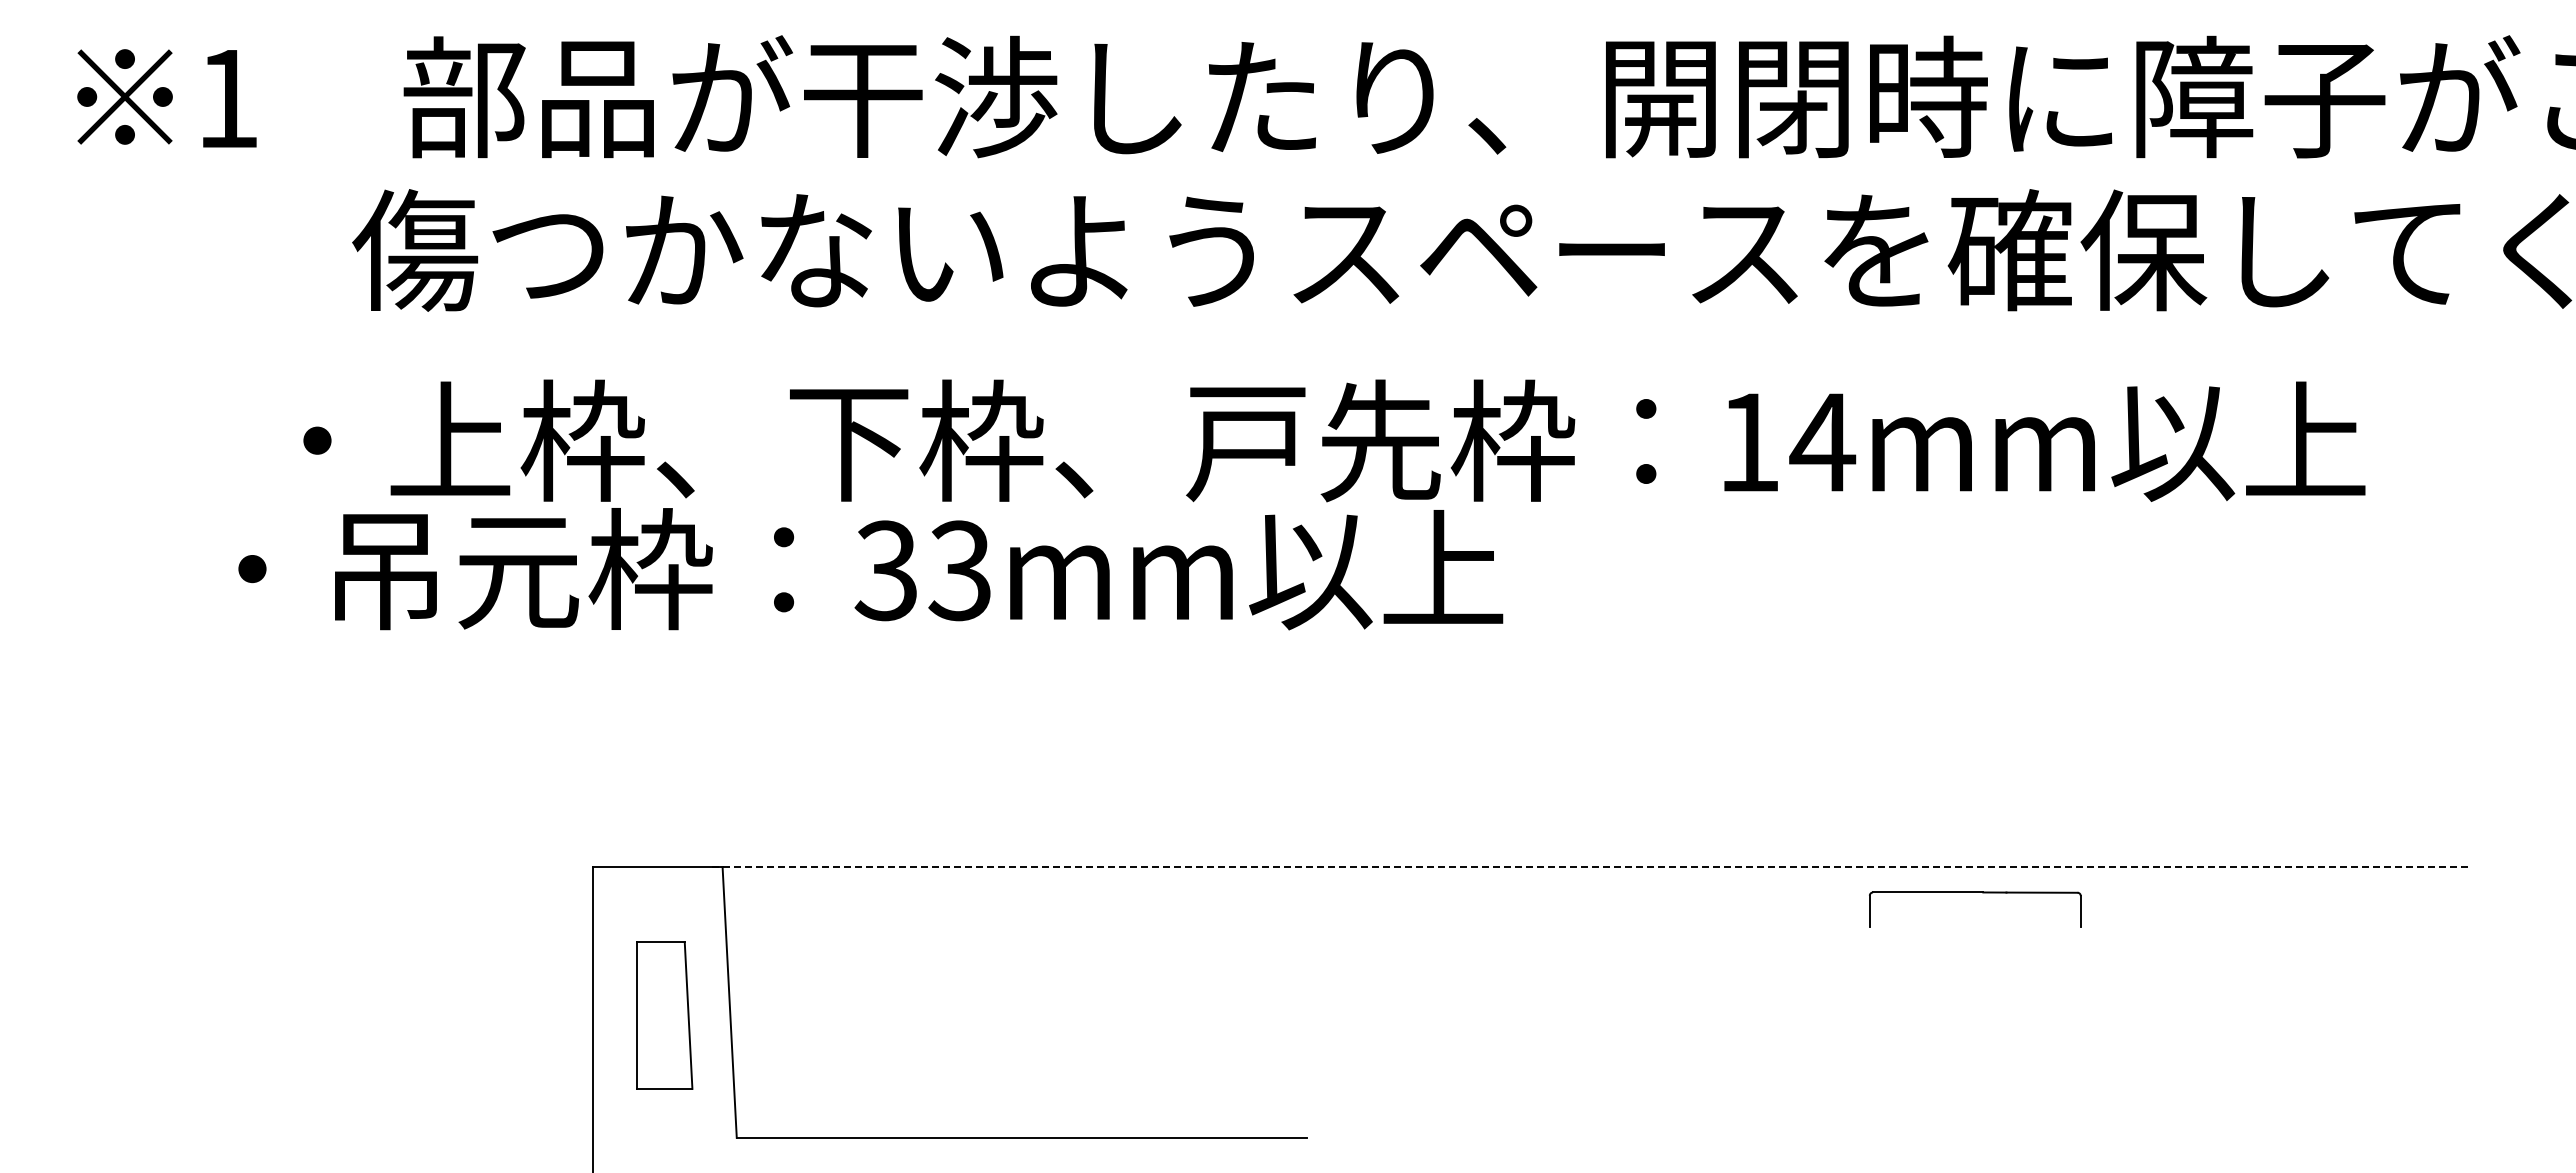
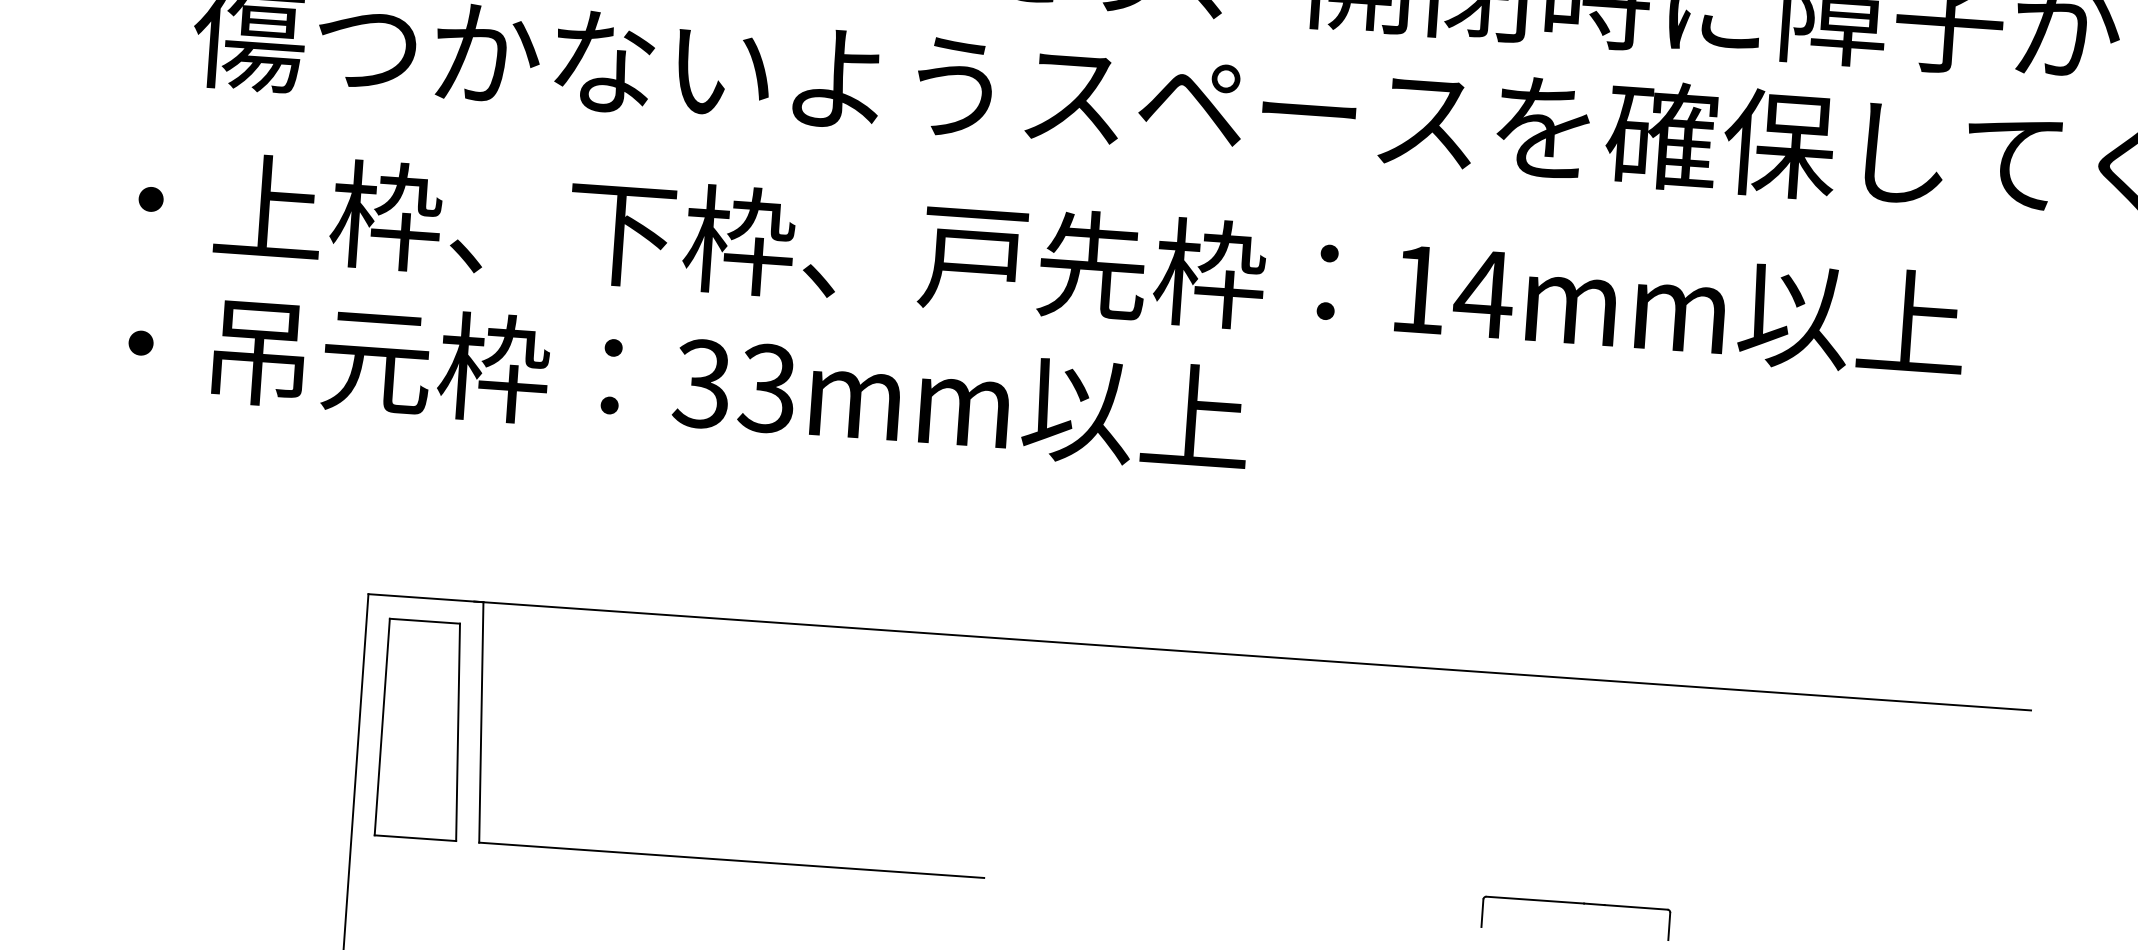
text: (870, 569) -> (688, 381), moved
line: (1591, 867) -> (1252, 656), dashed -> solid
part: (1975, 892) -> (1577, 903), moved
part: (664, 1015) -> (422, 729), size x1.67

